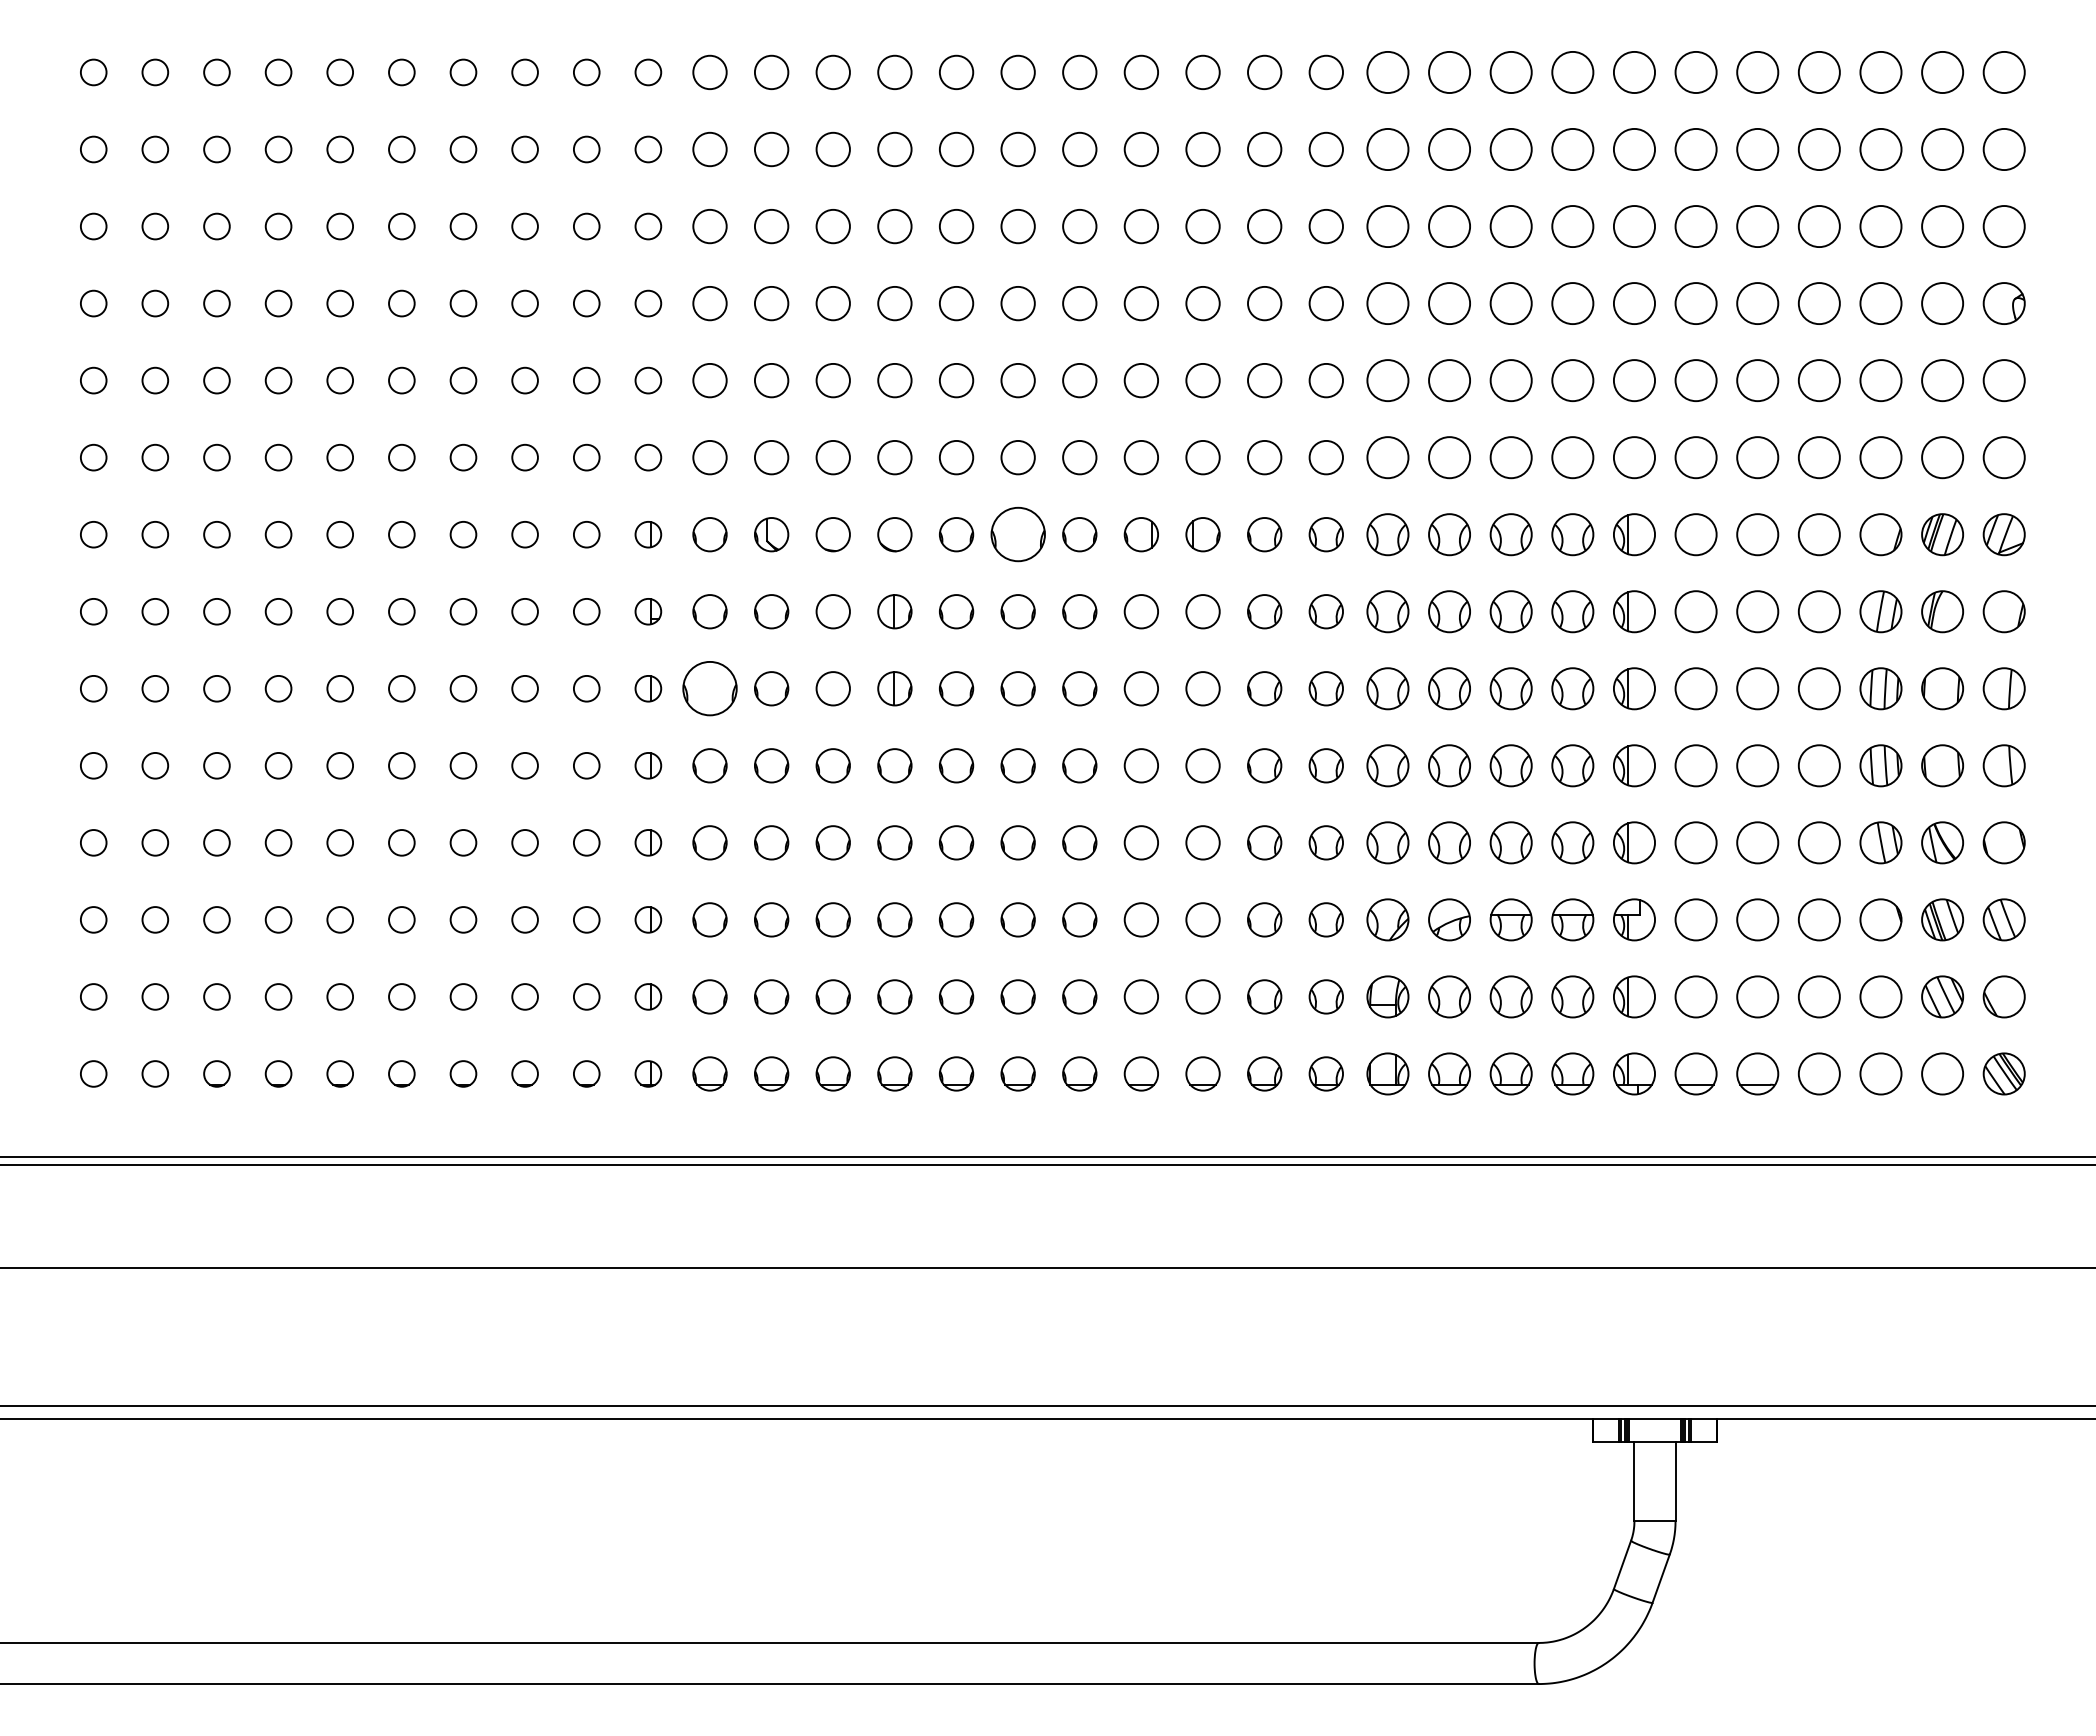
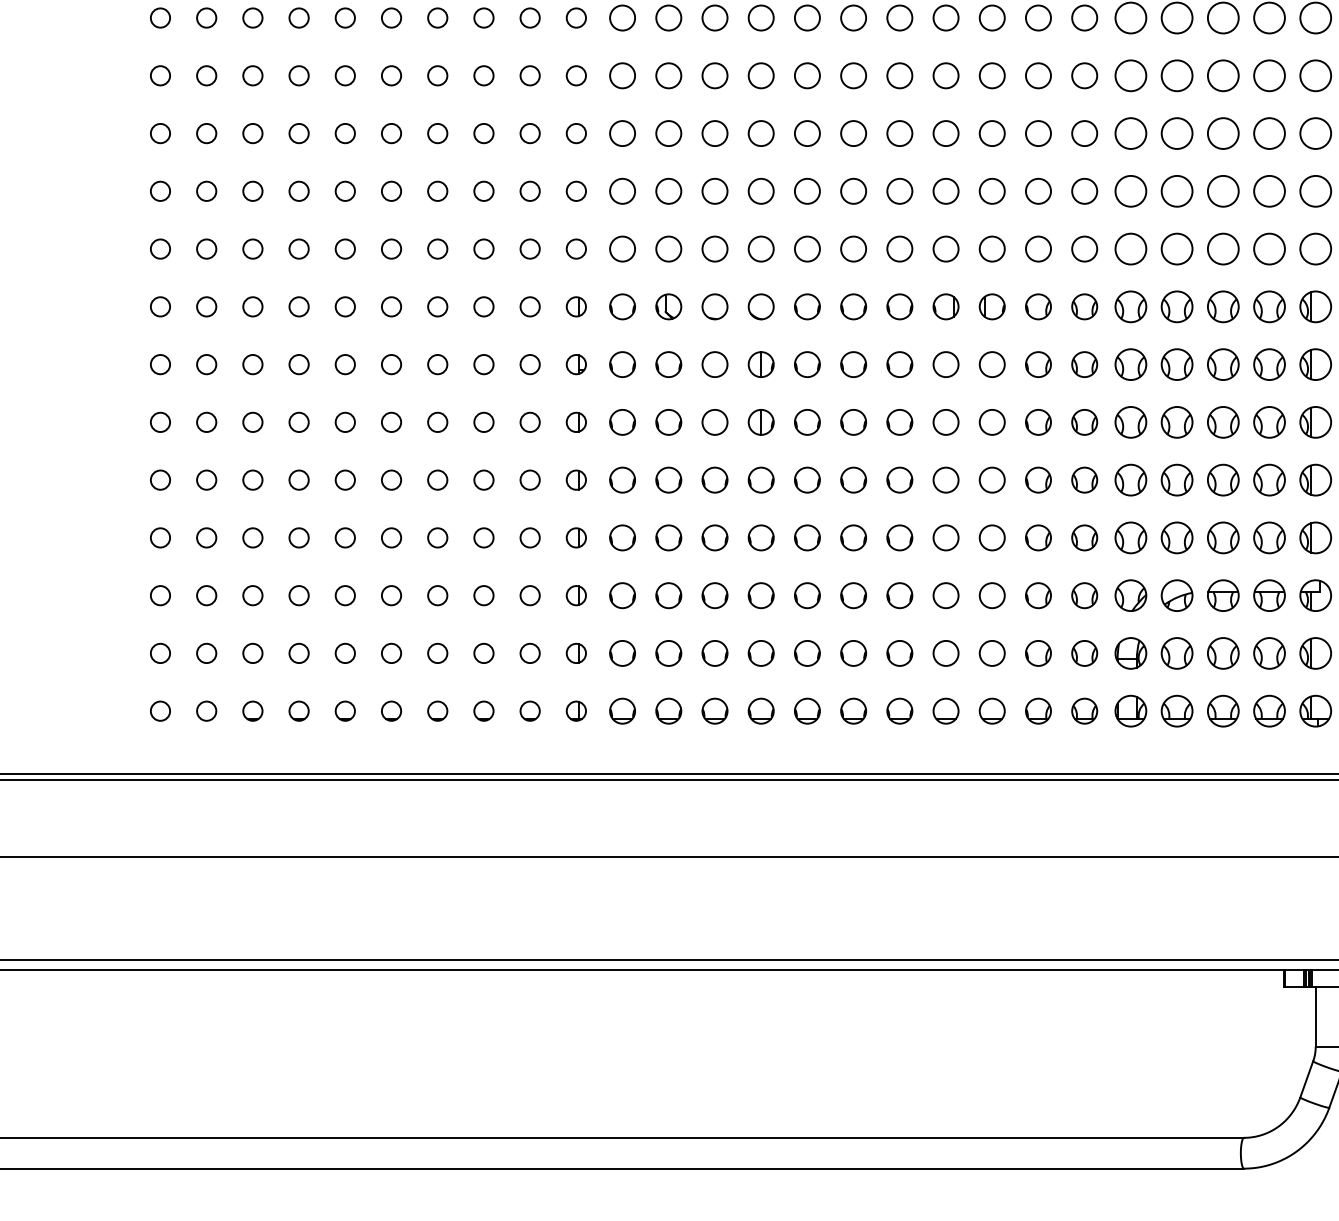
part: (1017, 534) -> (853, 306), size x0.62
part: (709, 688) -> (622, 422), size x0.62

